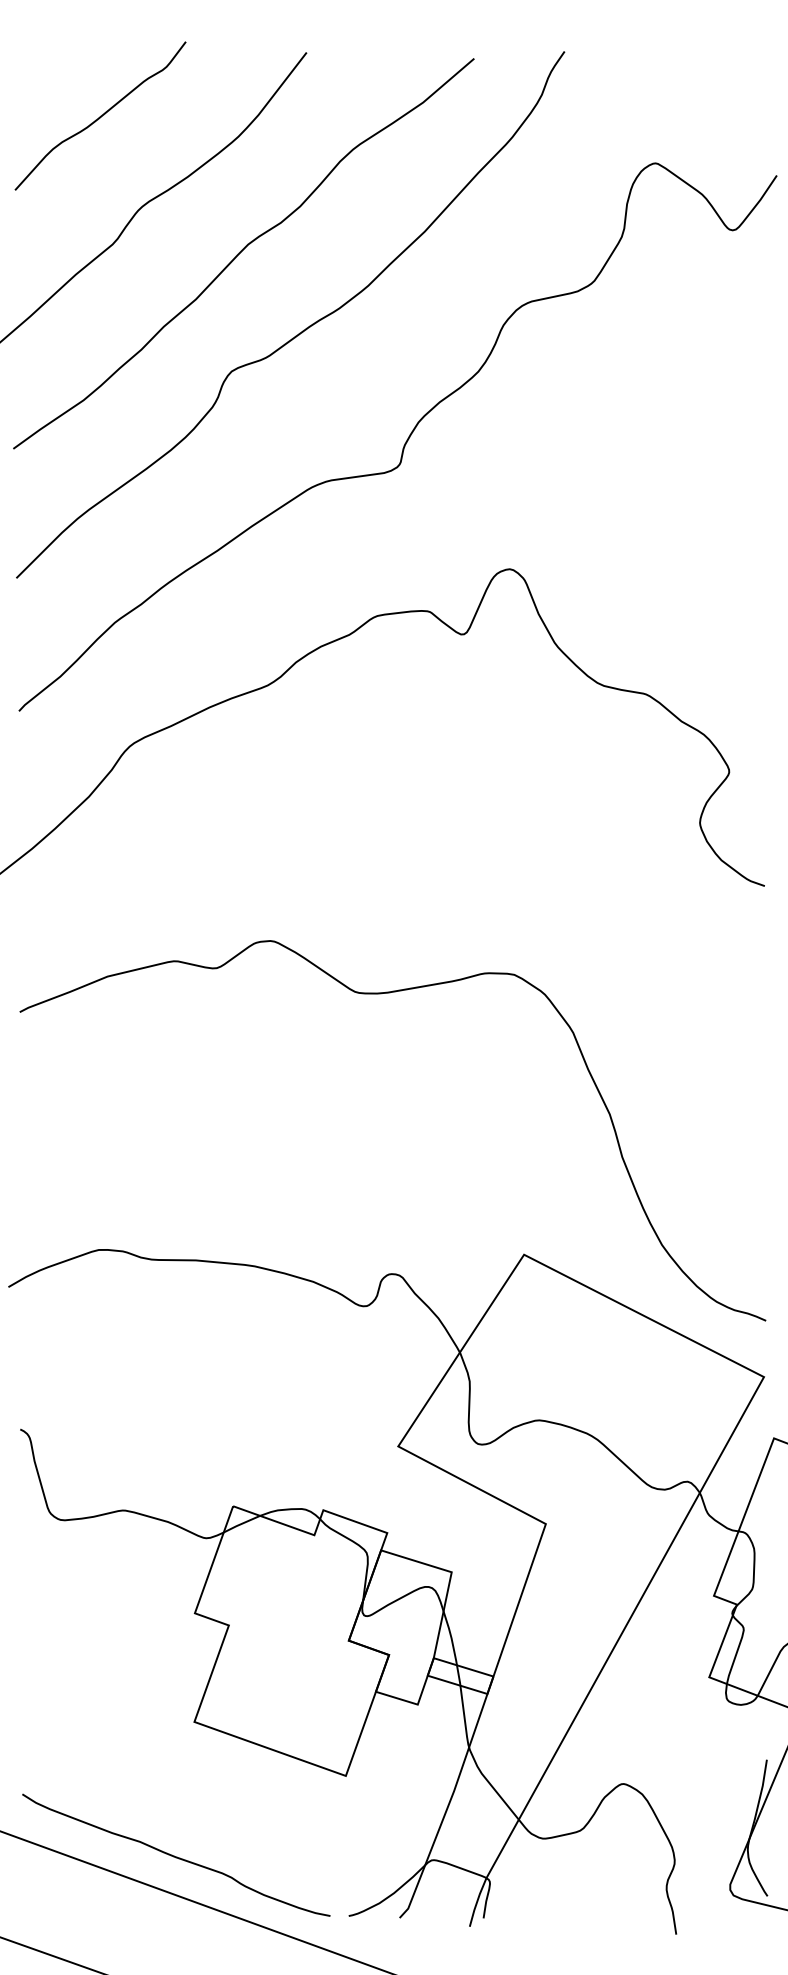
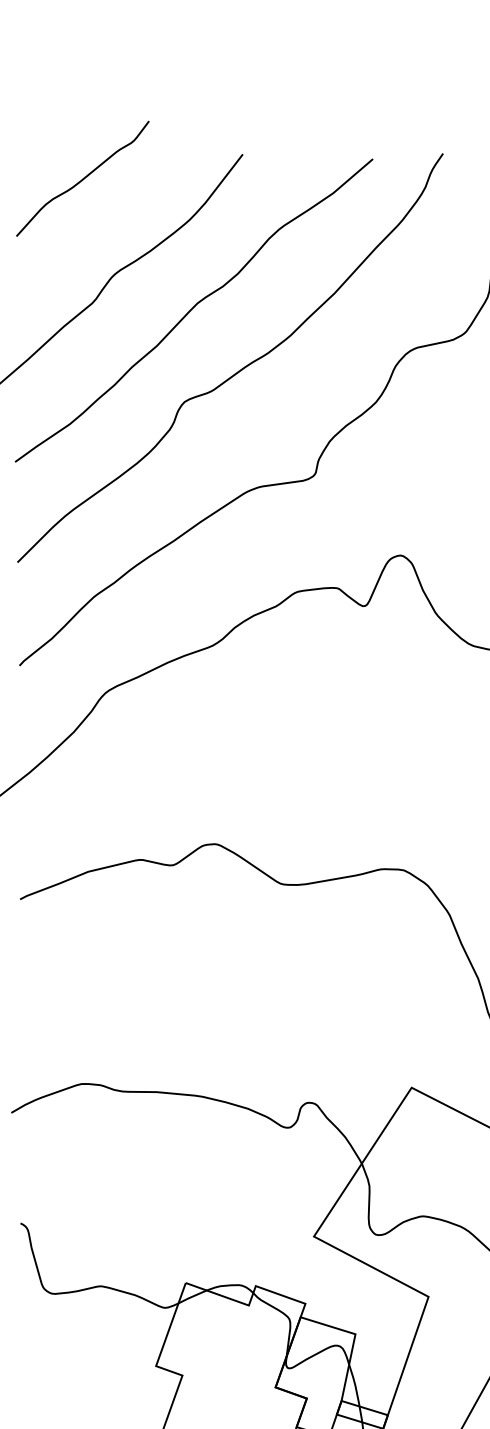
curve: (100, 115) -> (82, 178), moved

